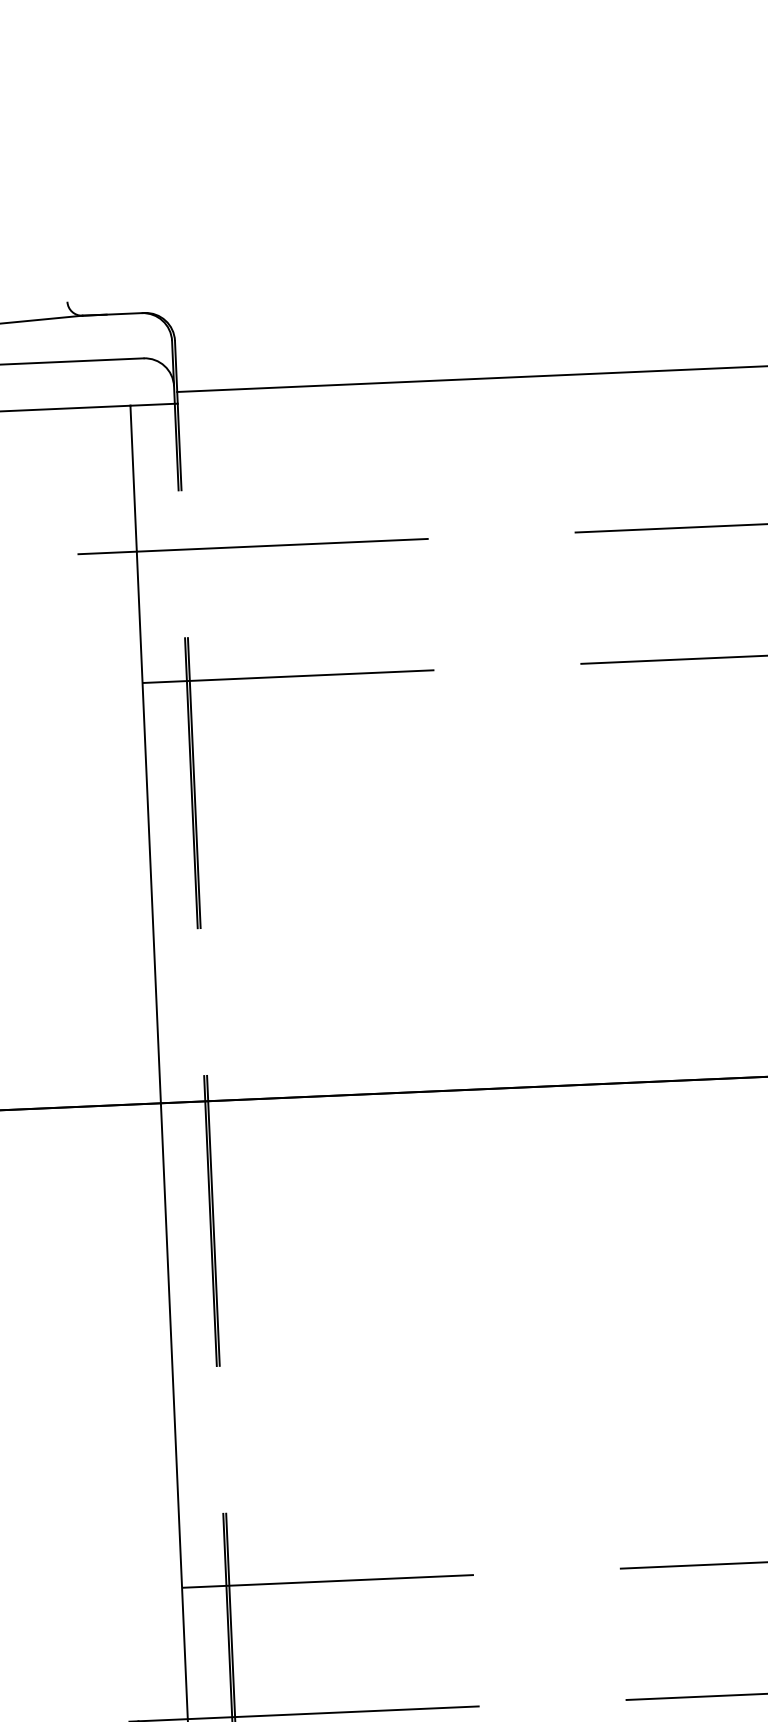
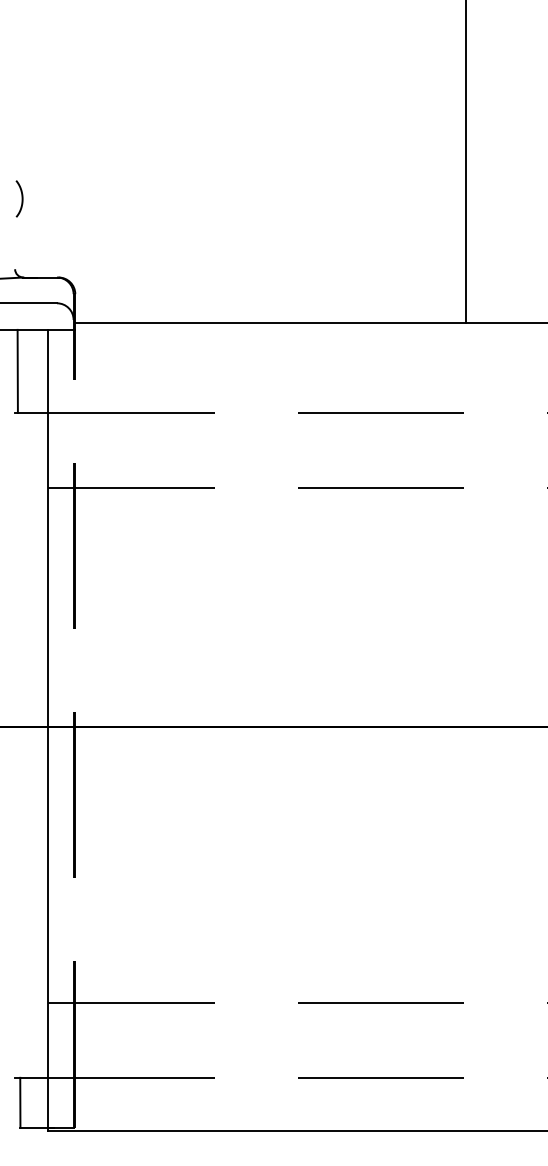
curve: (73, 177) -> (21, 198), added
line: (79, 479) -> (17, 370), added

